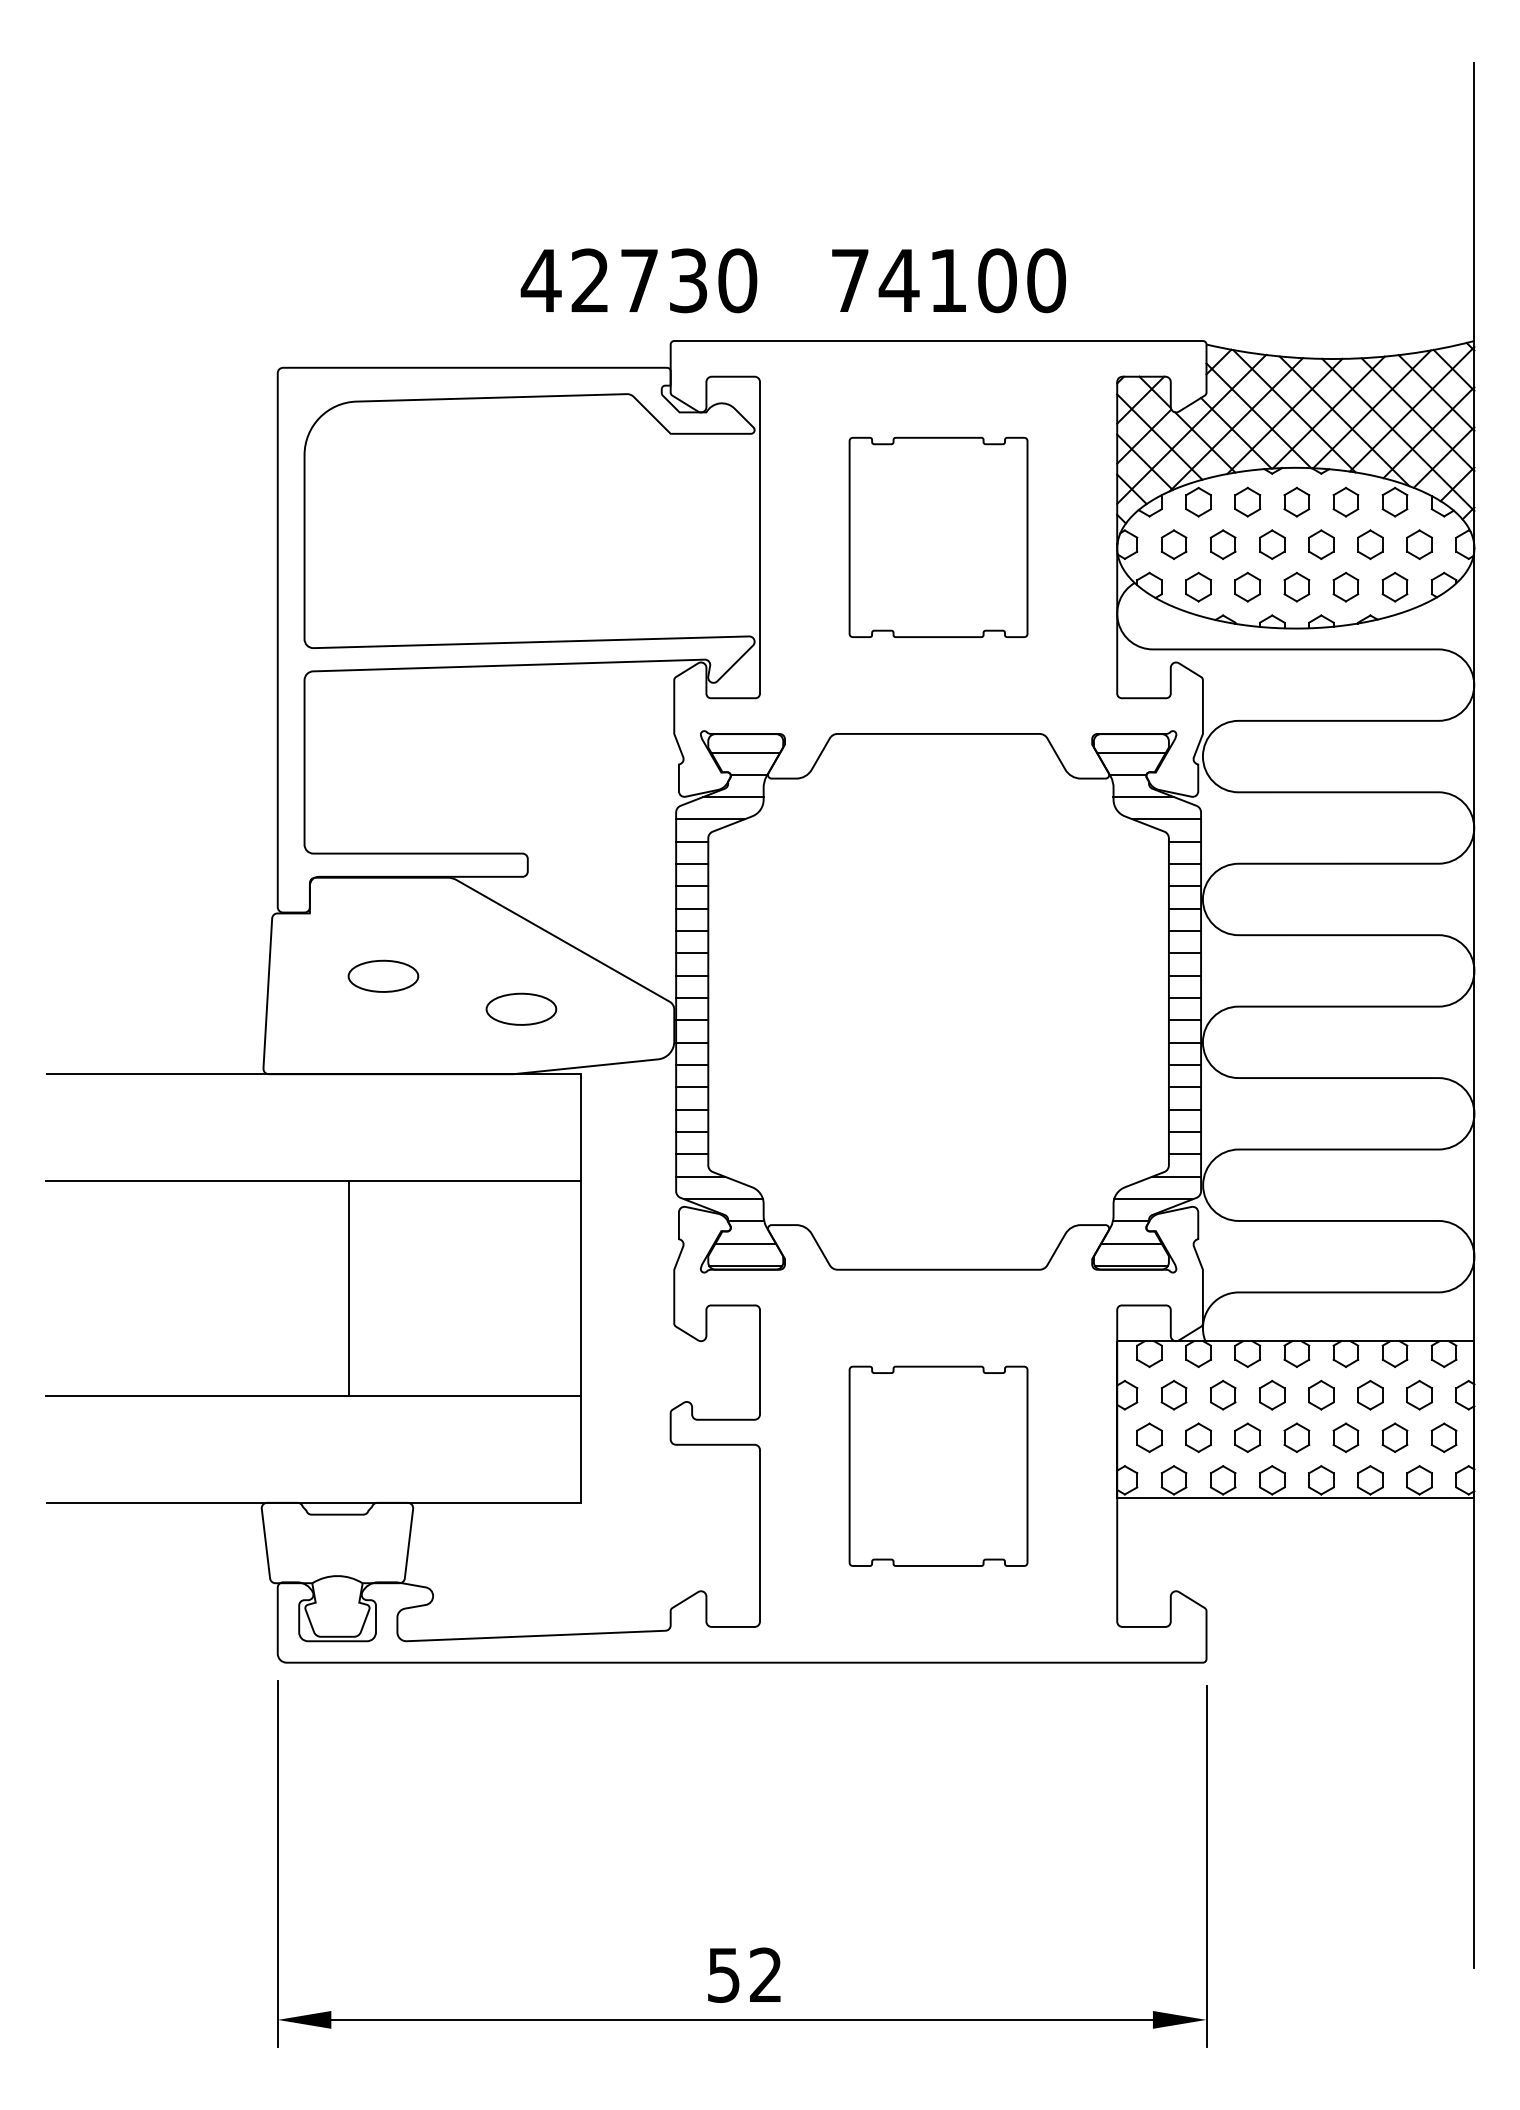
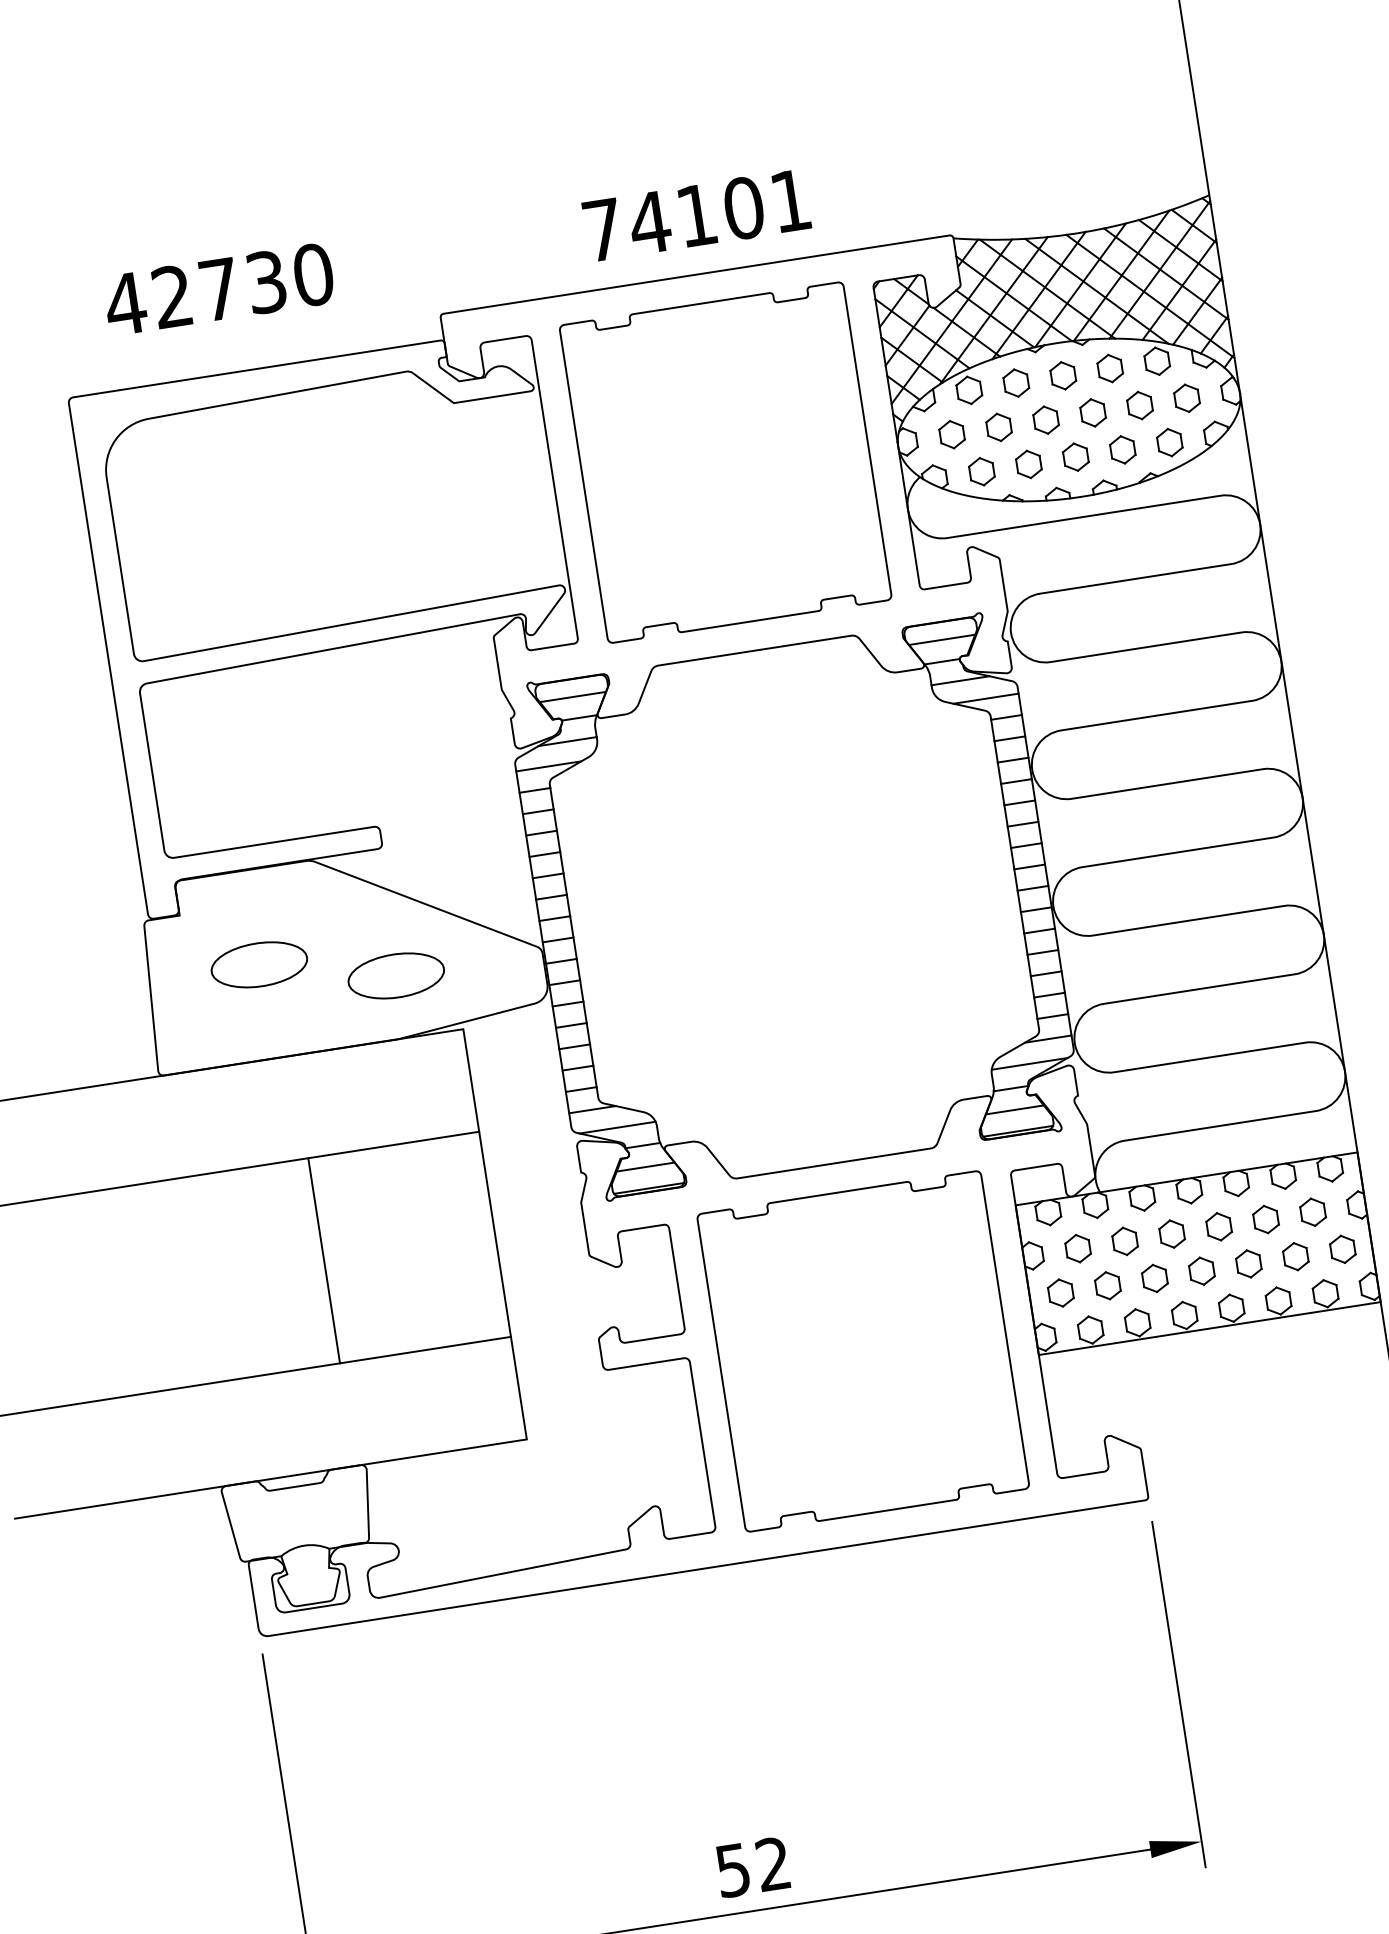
text: (638, 280) -> (218, 289), moved
text: (1046, 280) -> (790, 200), 74100 -> 74101
part: (938, 537) -> (725, 462), size x1.67
part: (383, 976) -> (259, 965), size x1.43
part: (521, 1009) -> (396, 976), size x1.43
line: (348, 1288) -> (323, 1260), moved
part: (938, 1466) -> (863, 1351), size x1.67

